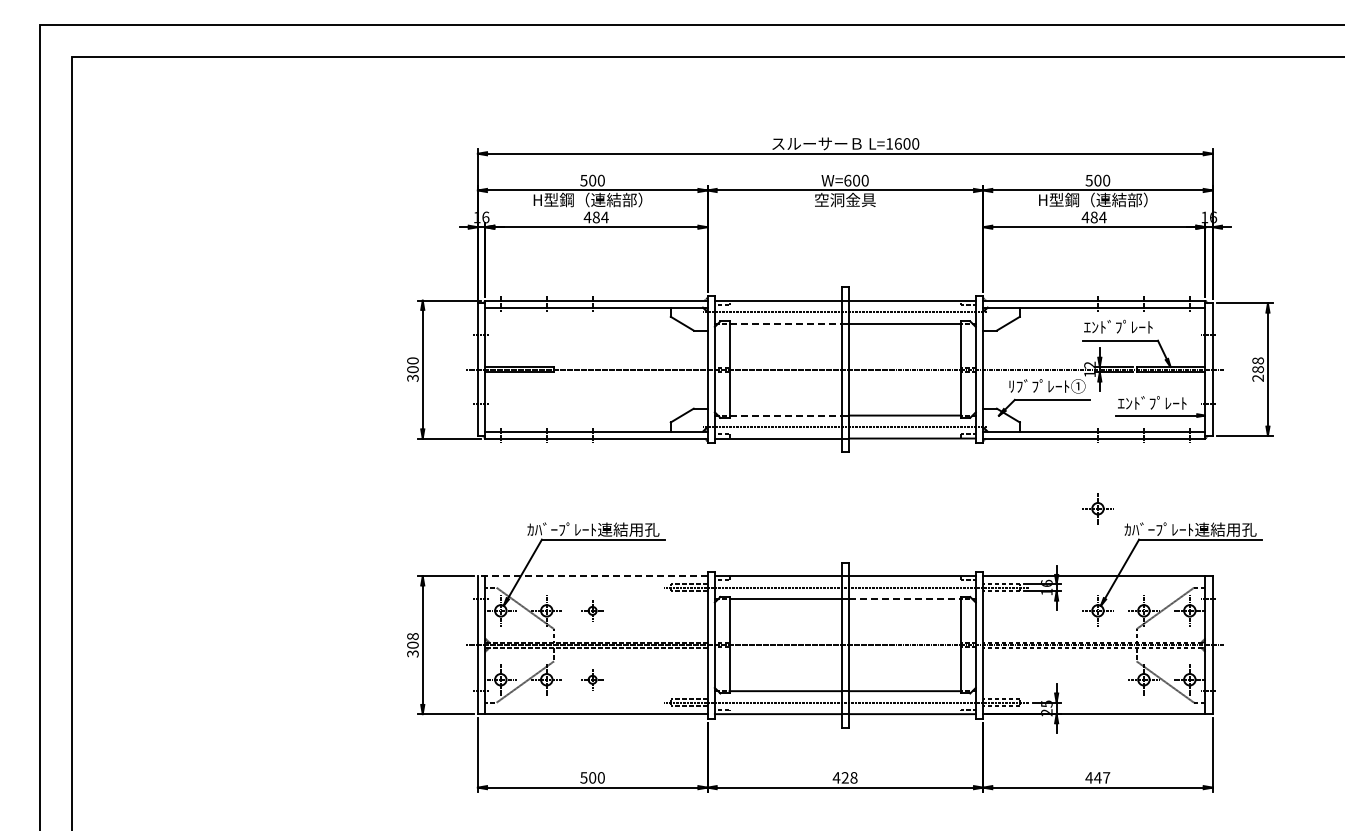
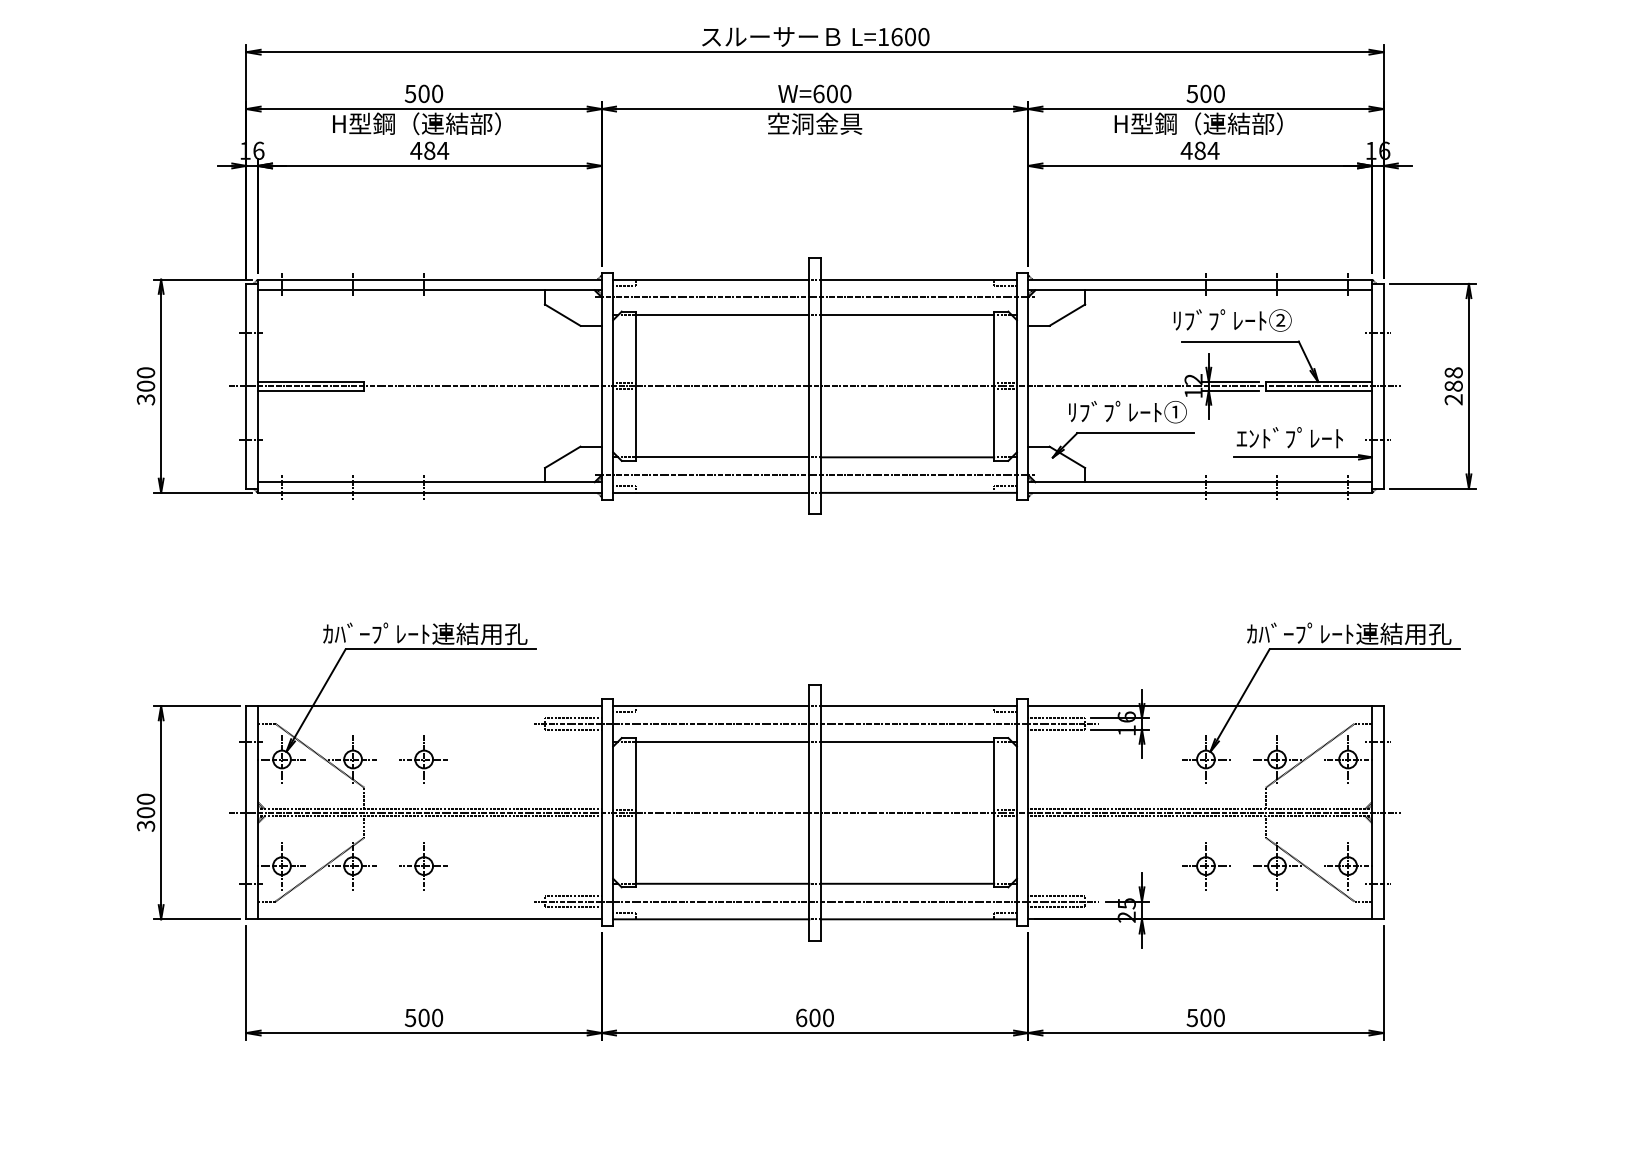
line: (786, 323) -> (724, 314), dashed -> solid
text: (1115, 326) -> (1233, 319), ｴﾝﾄﾞﾌﾟﾚｰﾄ -> ﾘﾌﾞﾌﾟﾚｰﾄ②
line: (786, 415) -> (724, 457), dashed -> solid
part: (1097, 508) -> (1205, 865), moved
line: (592, 576) -> (423, 706), dashed -> solid
line: (905, 599) -> (908, 741), dashed -> solid
part: (592, 610) -> (423, 758), size x1.43
text: (412, 636) -> (145, 799), 308 -> 300
part: (592, 679) -> (423, 865), size x1.43
text: (844, 777) -> (813, 1017), 428 -> 600
text: (1097, 777) -> (1205, 1017), 447 -> 500

